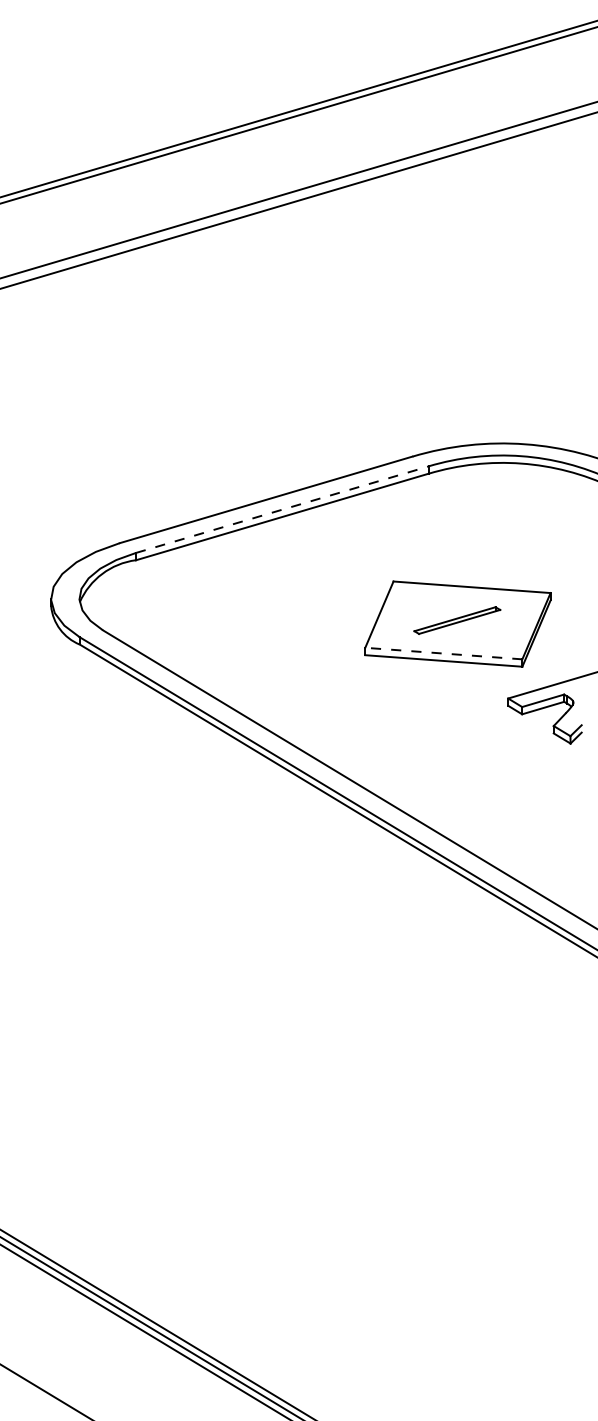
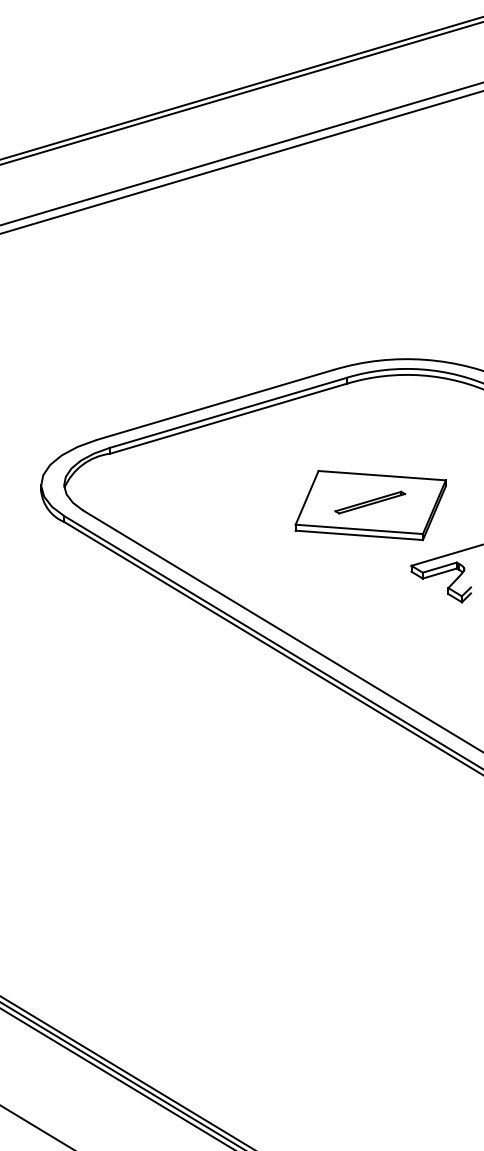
line: (282, 509) -> (228, 412), dashed -> solid
line: (443, 653) -> (359, 529), dashed -> solid

